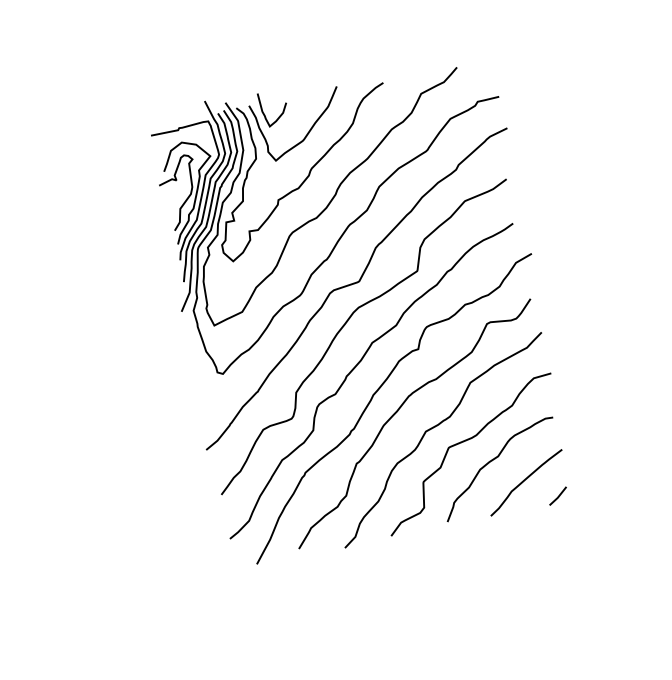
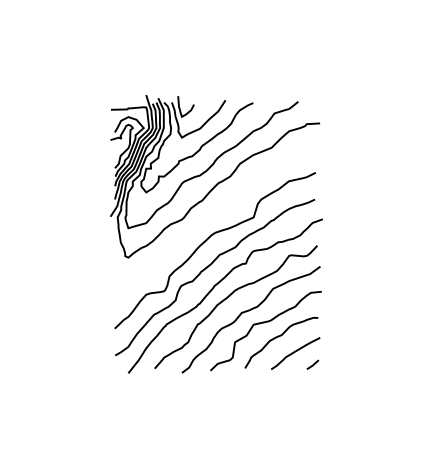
curve: (353, 285) -> (214, 219), removed

